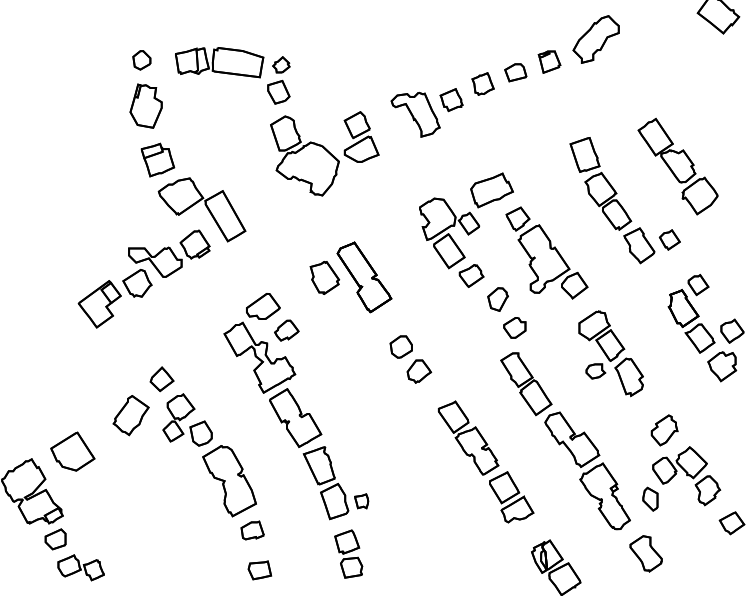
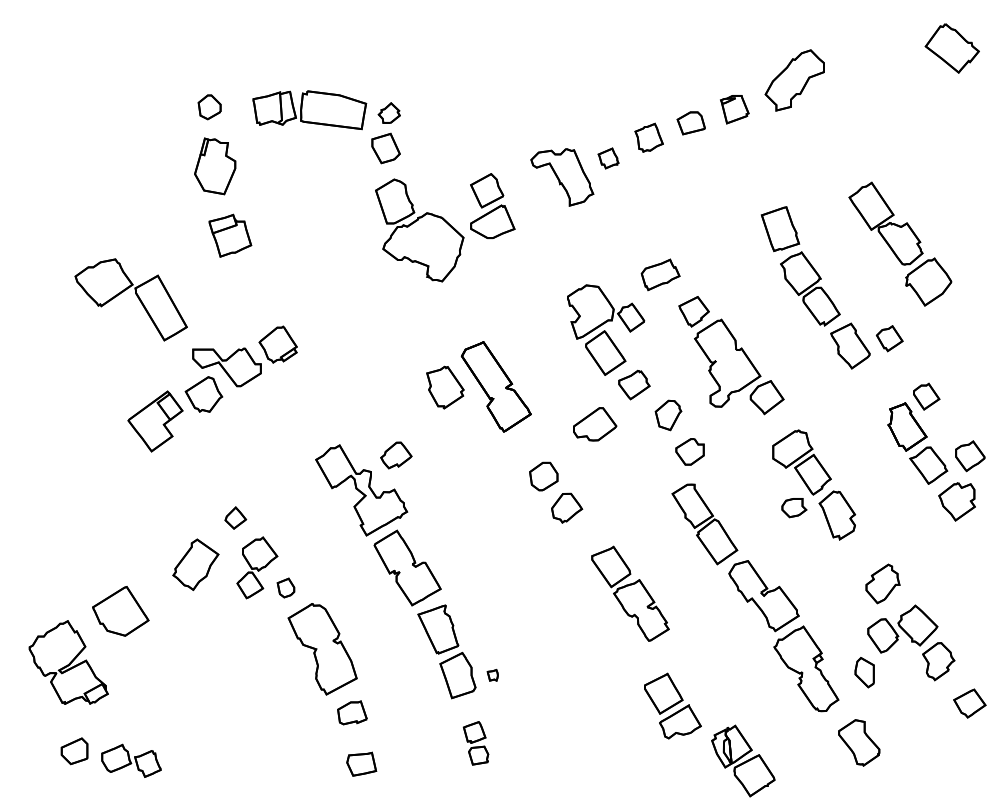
part: (451, 100) -> (608, 158), size x0.7
part: (491, 190) -> (660, 274), size x0.7
part: (206, 207) -> (136, 296), moved
part: (263, 306) -> (595, 424), moved
part: (161, 378) -> (235, 517), size x0.7
part: (200, 433) -> (285, 587), size x0.6
part: (511, 496) -> (672, 705), moved
part: (361, 501) -> (492, 675), size x0.6
part: (55, 539) -> (74, 751), moved
part: (348, 554) -> (475, 743), size x0.7

